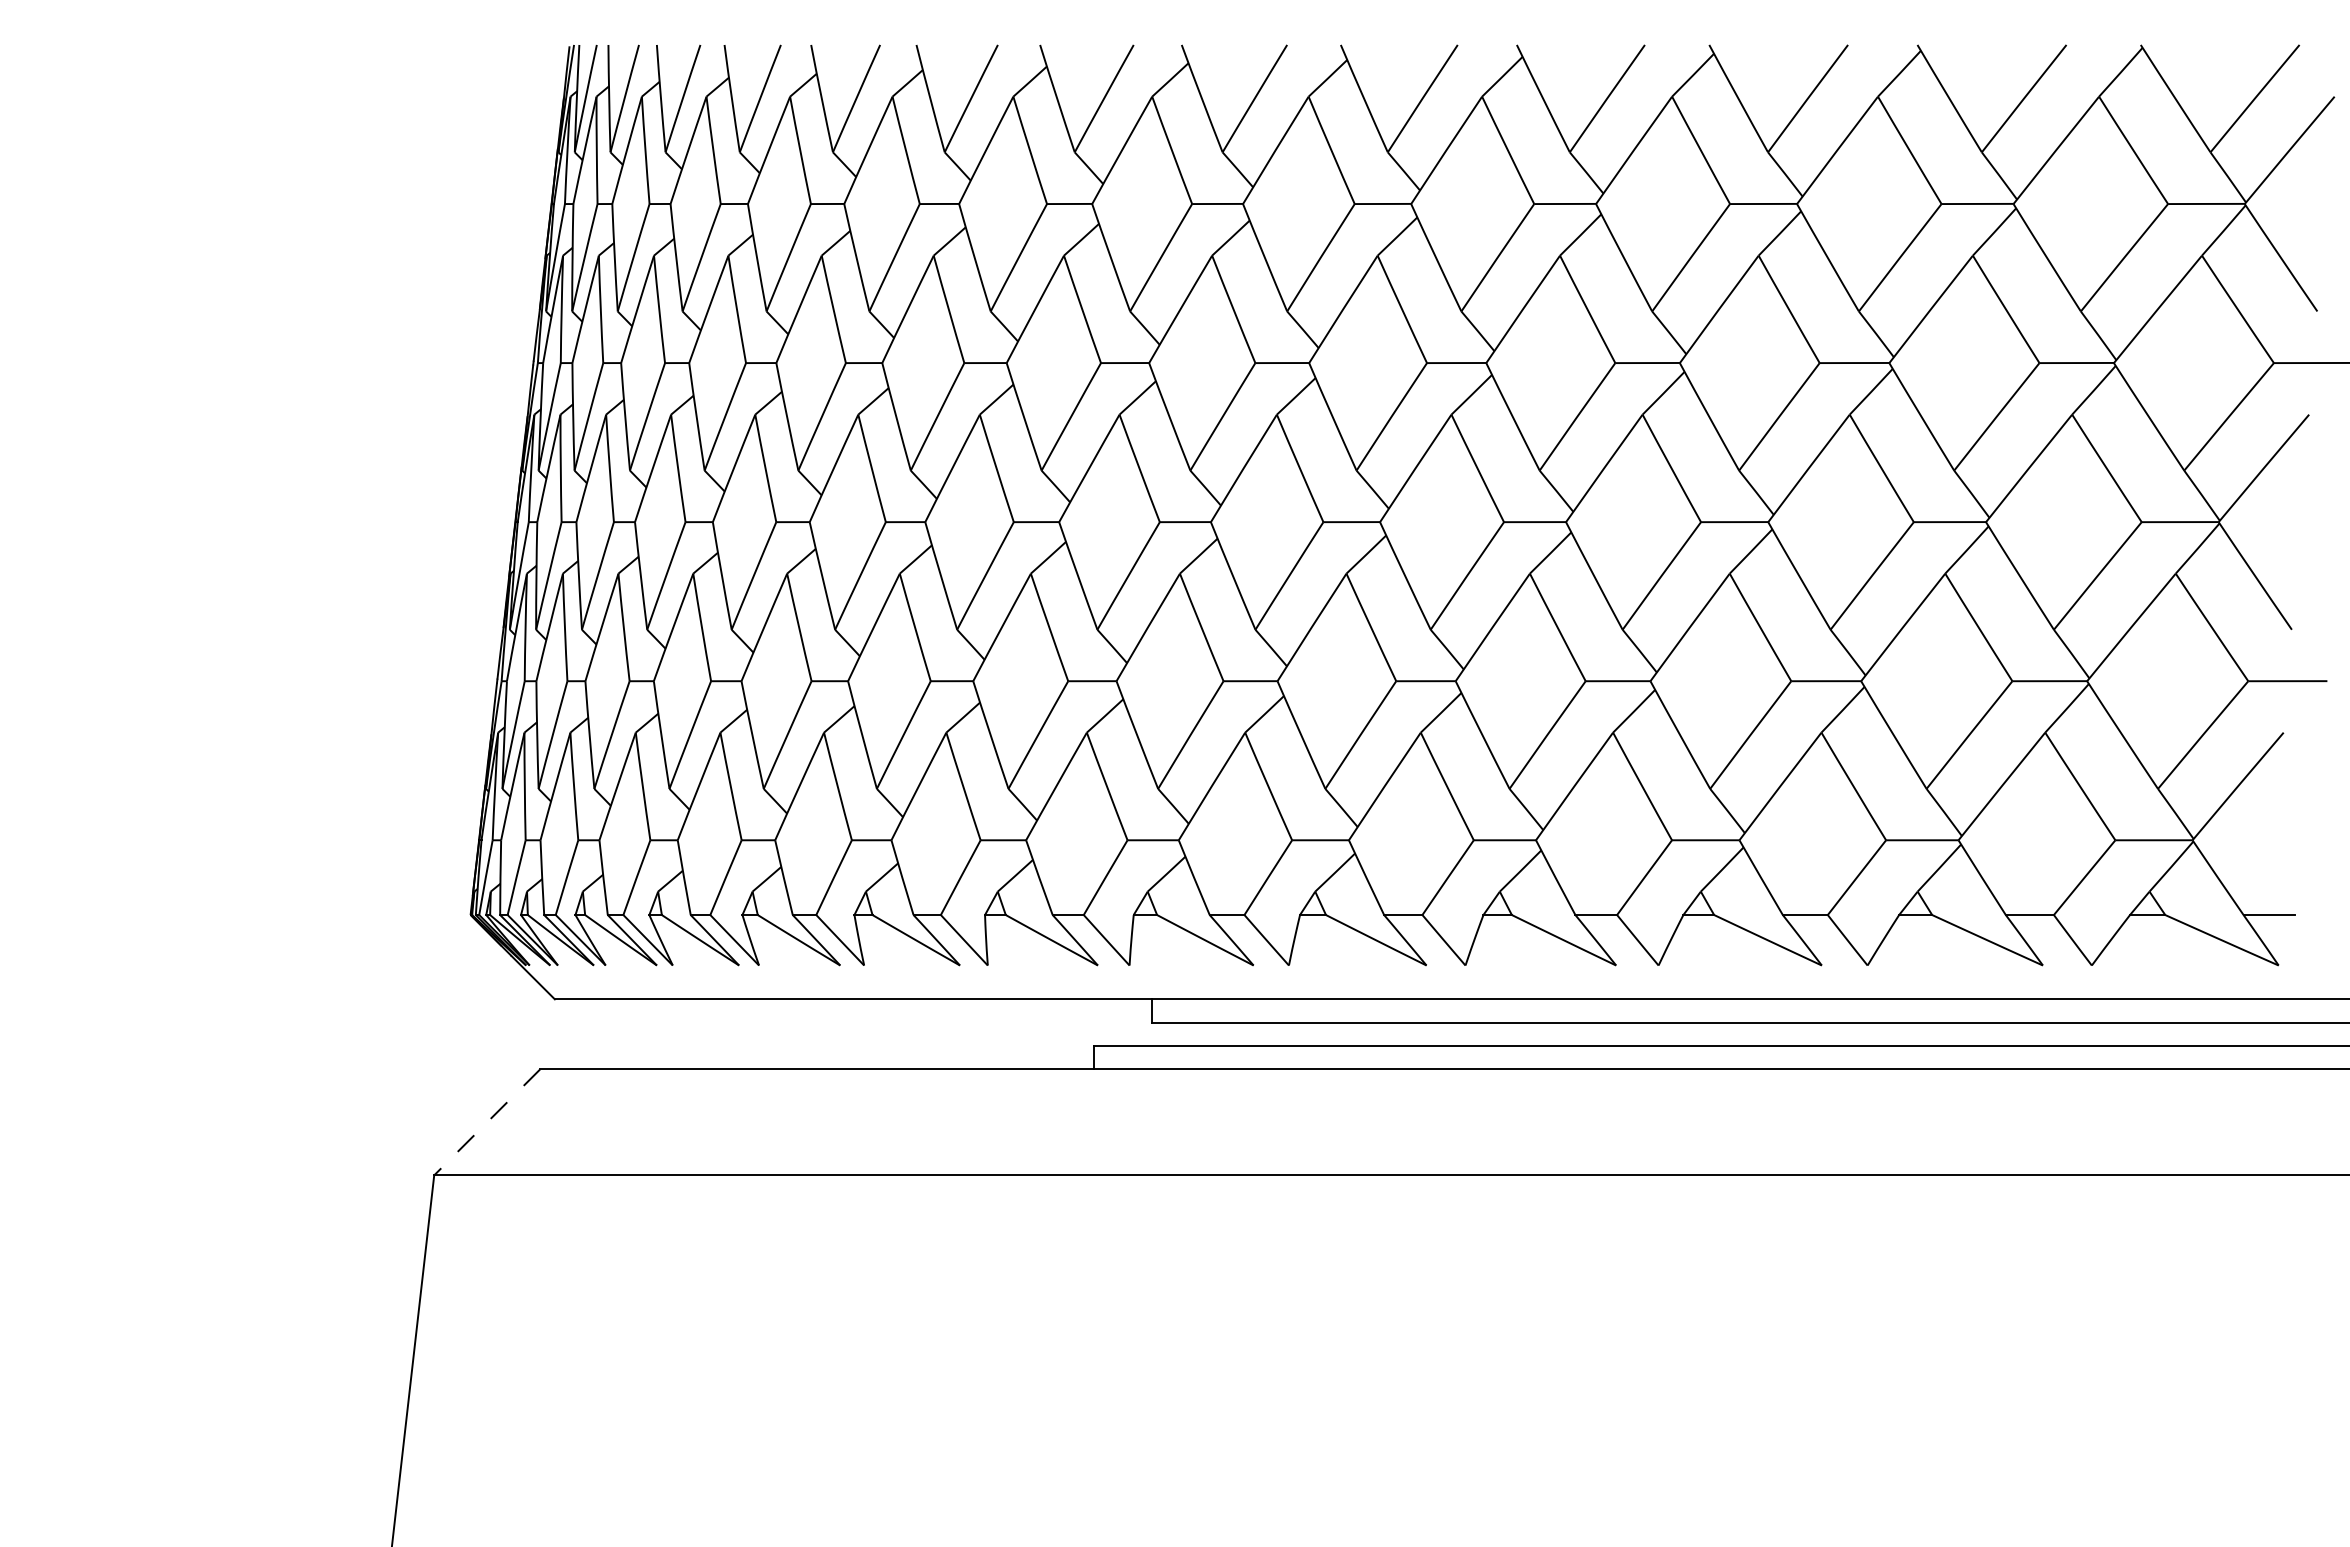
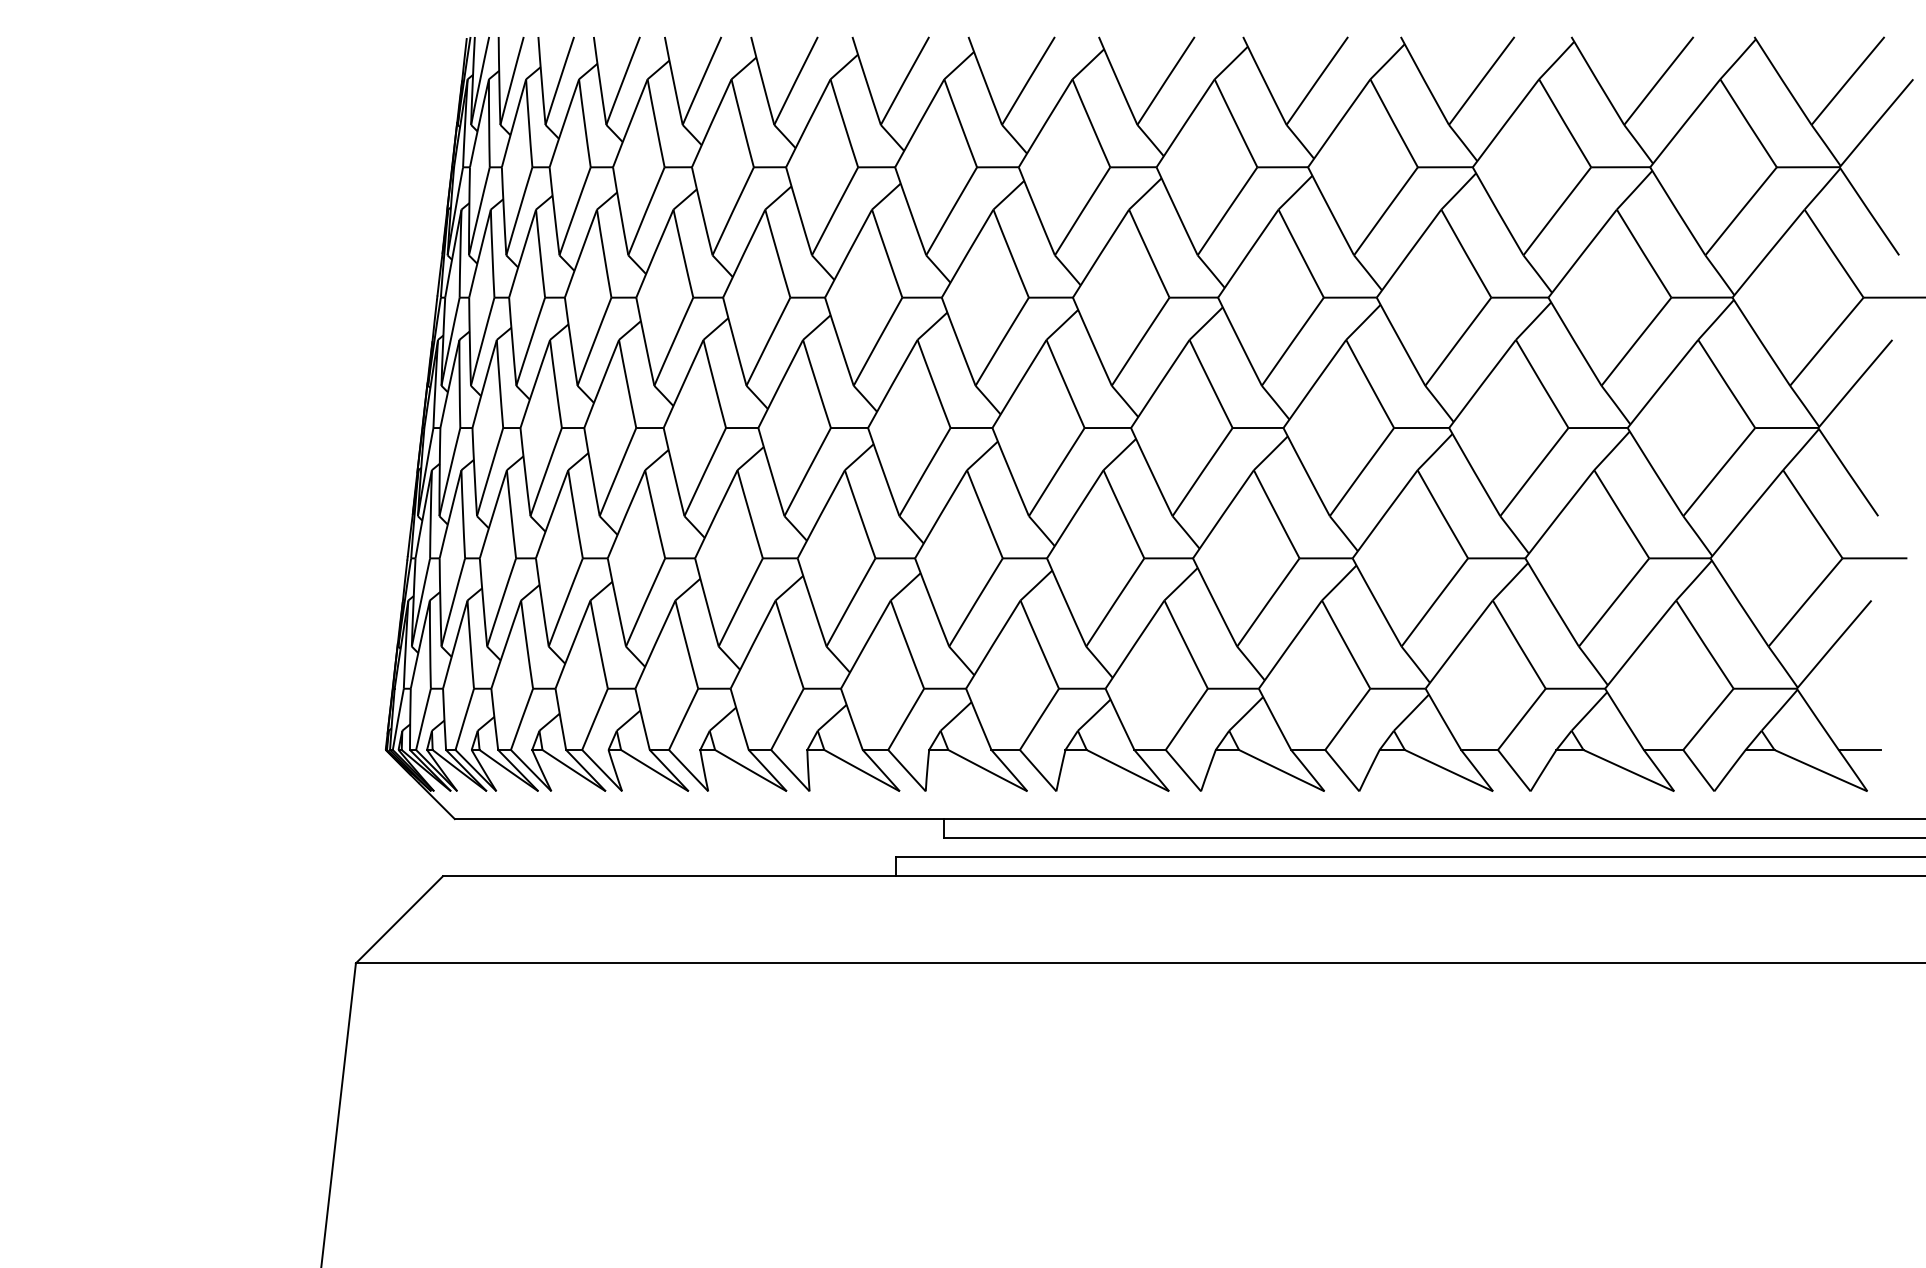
line: (487, 1122) -> (399, 920), dashed -> solid

